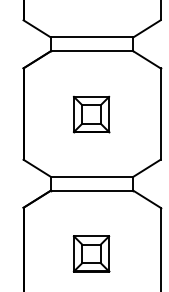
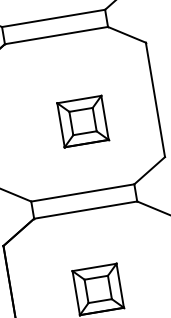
part: (91, 114) -> (83, 121), moved

